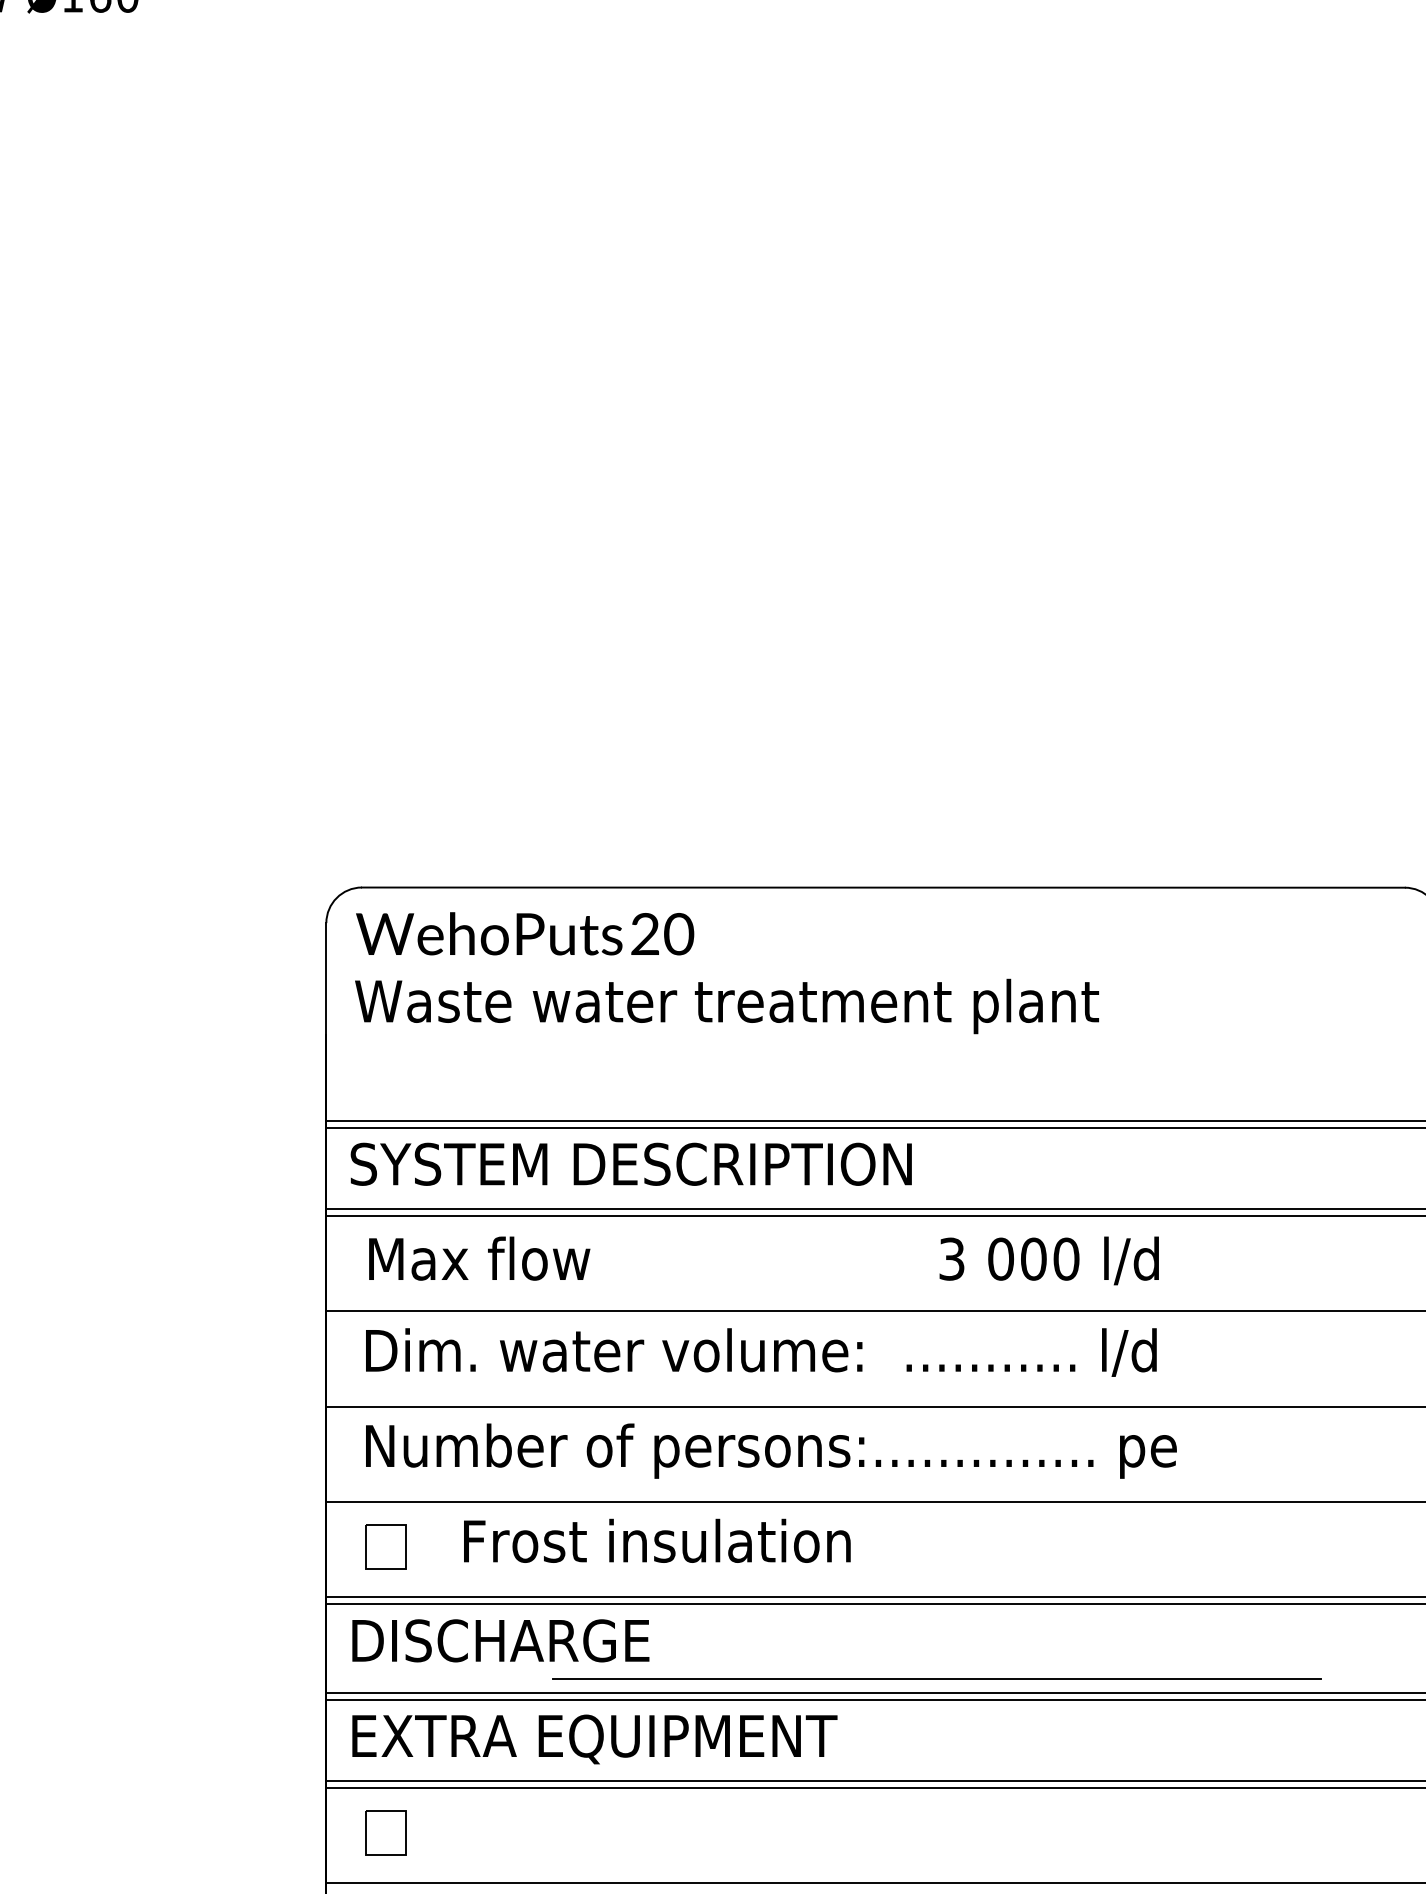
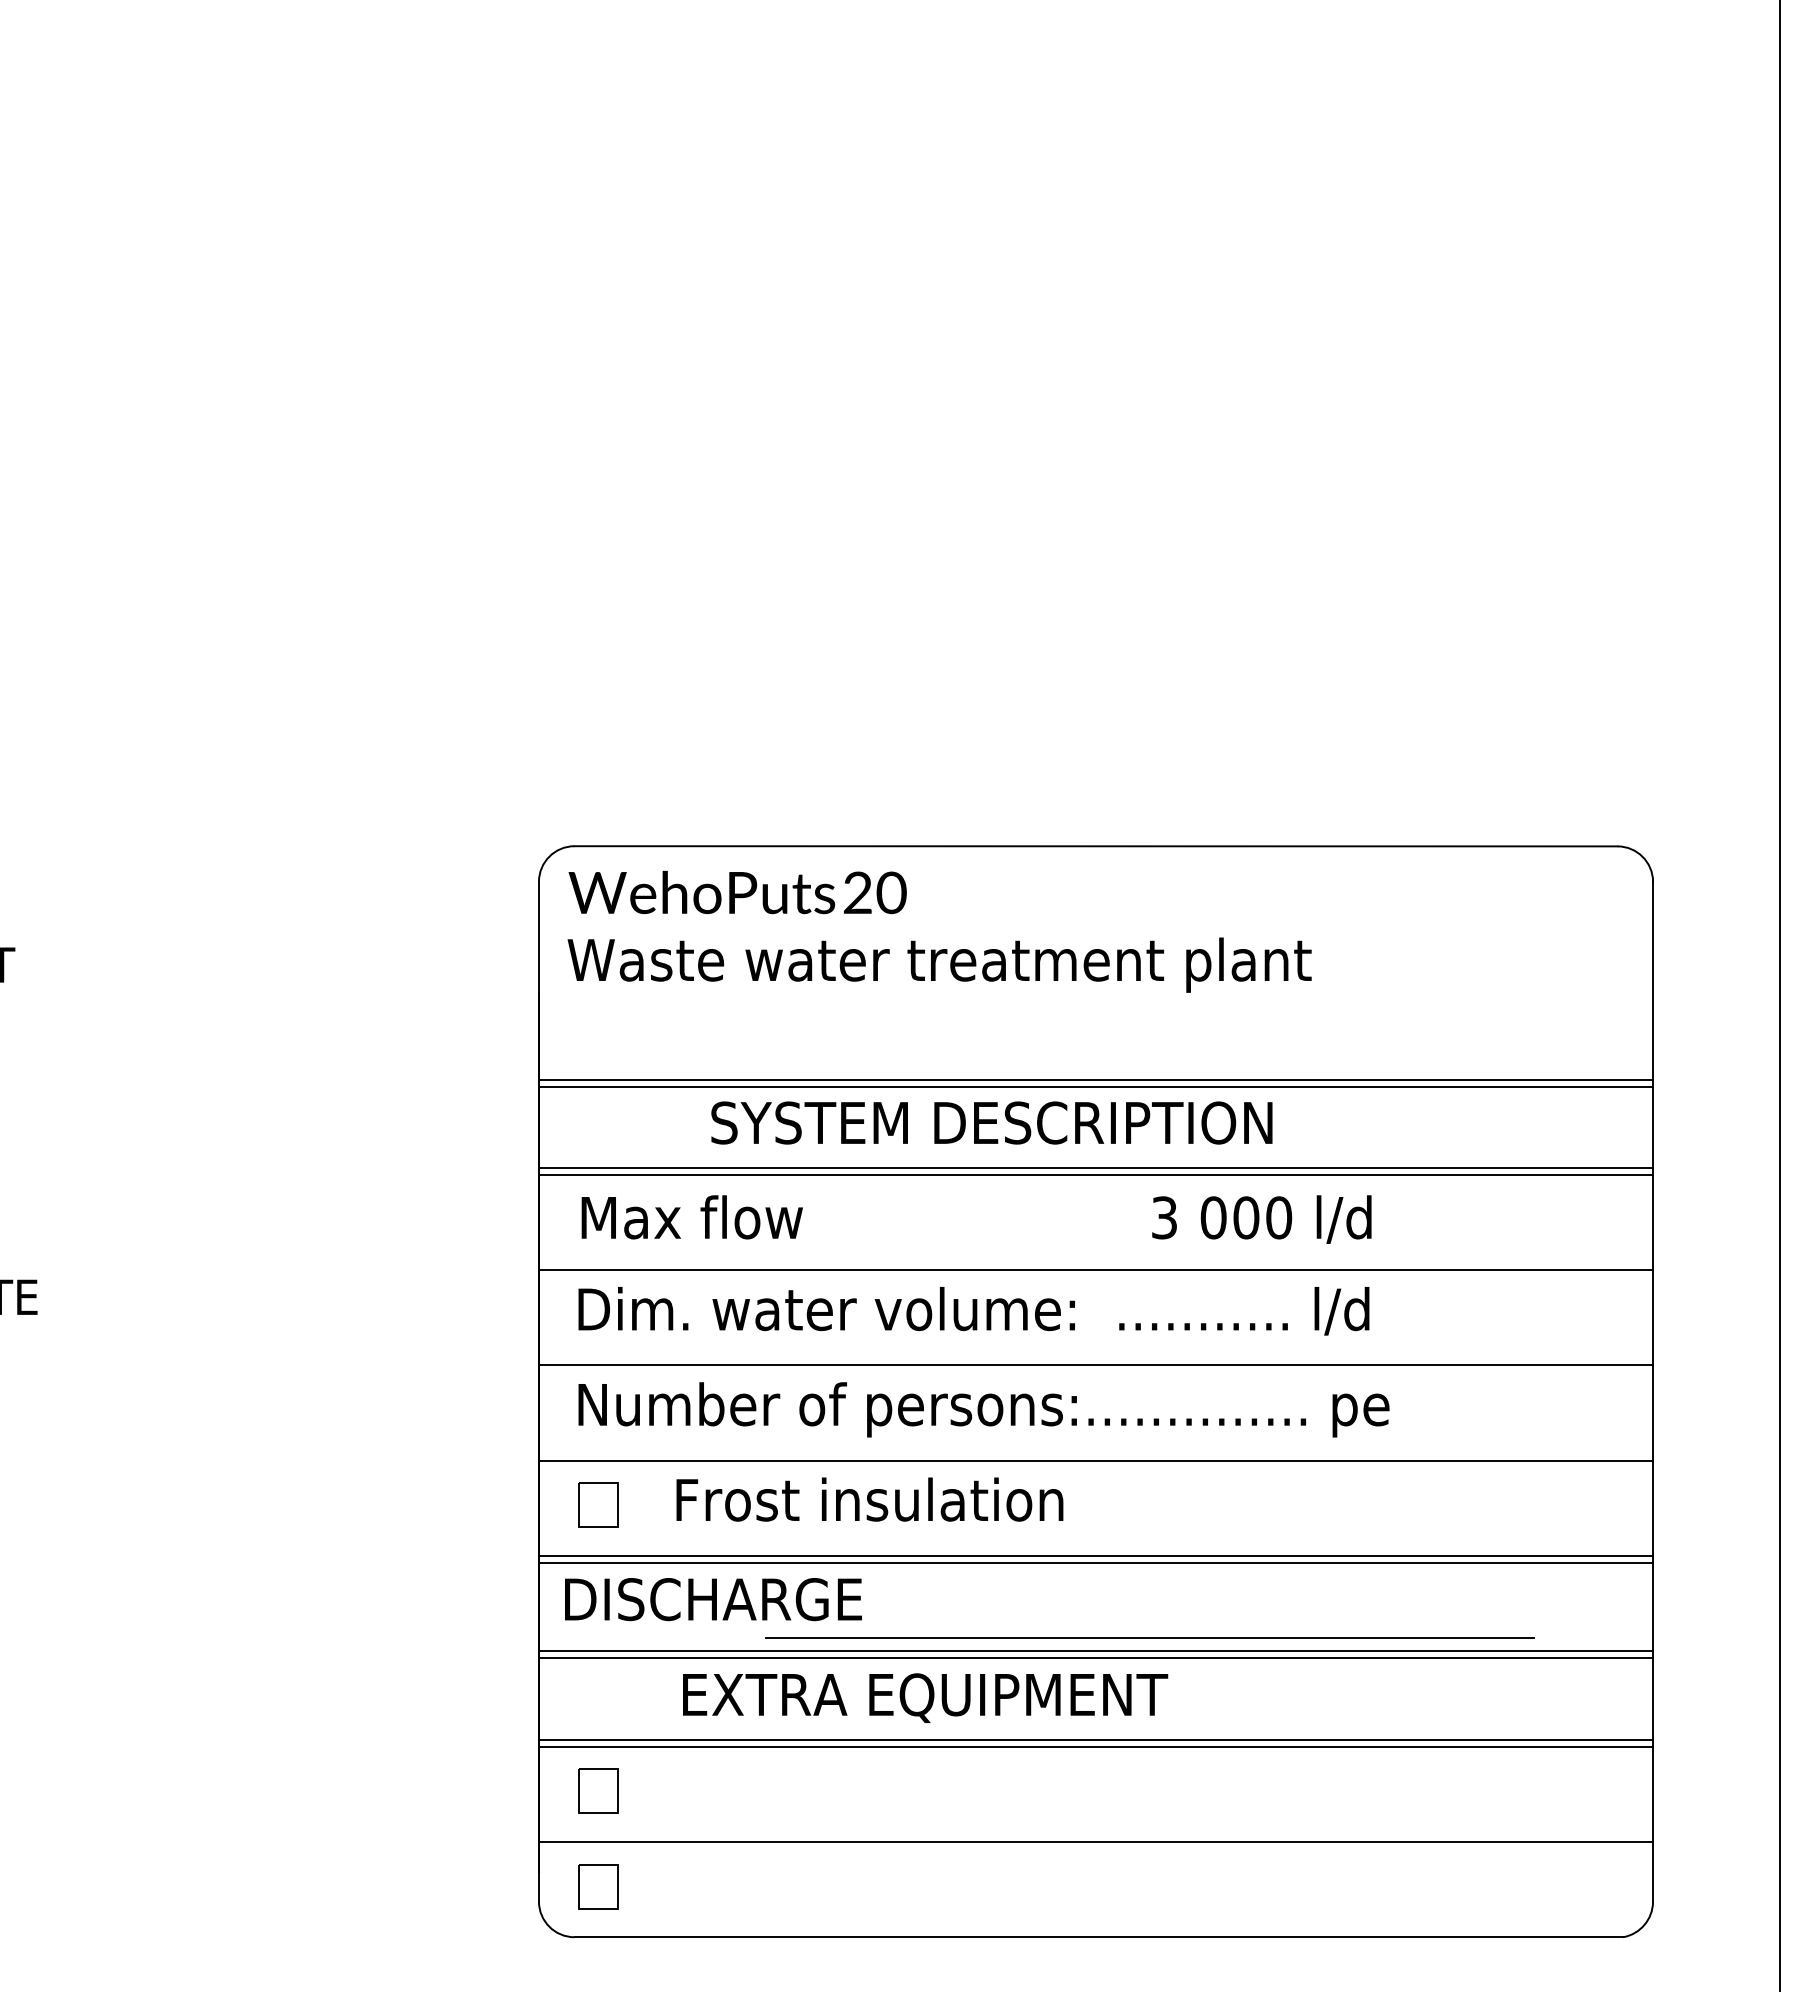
text: (630, 1163) -> (991, 1122), moved
text: (594, 1738) -> (925, 1697), moved

